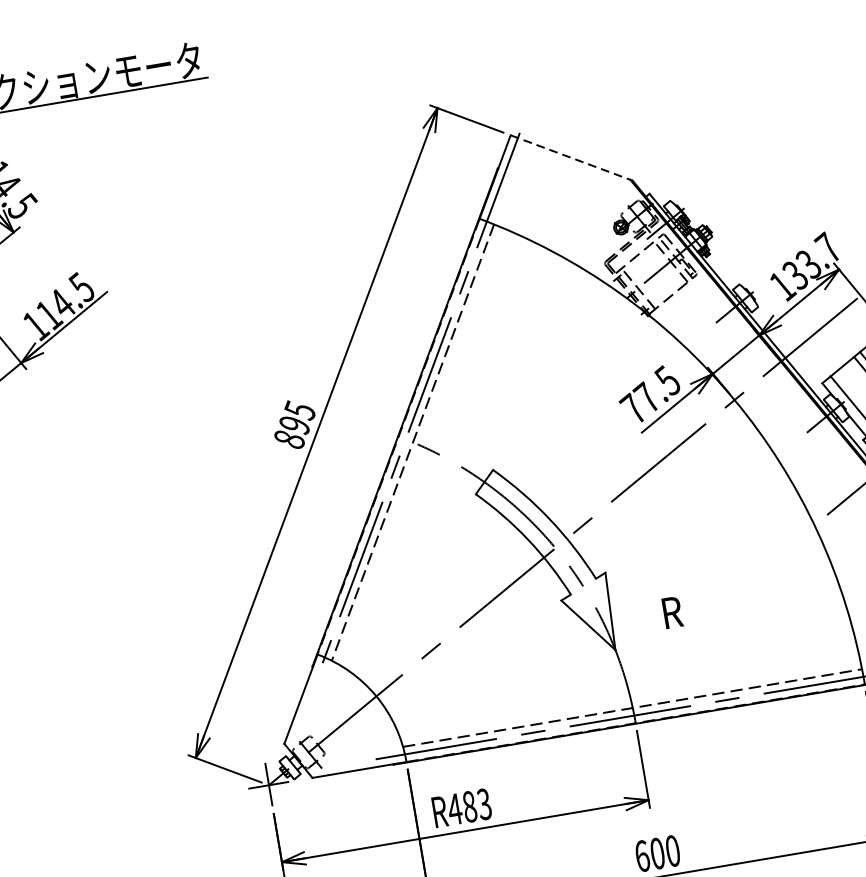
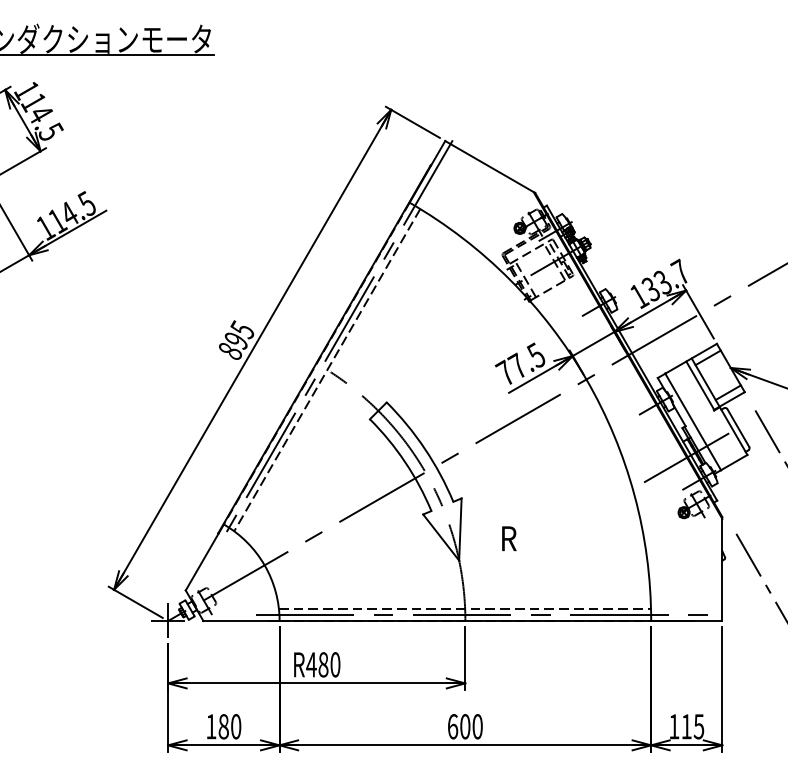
line: (572, 158) -> (490, 167), dashed -> solid
text: (484, 803) -> (335, 664), R483 -> R480

